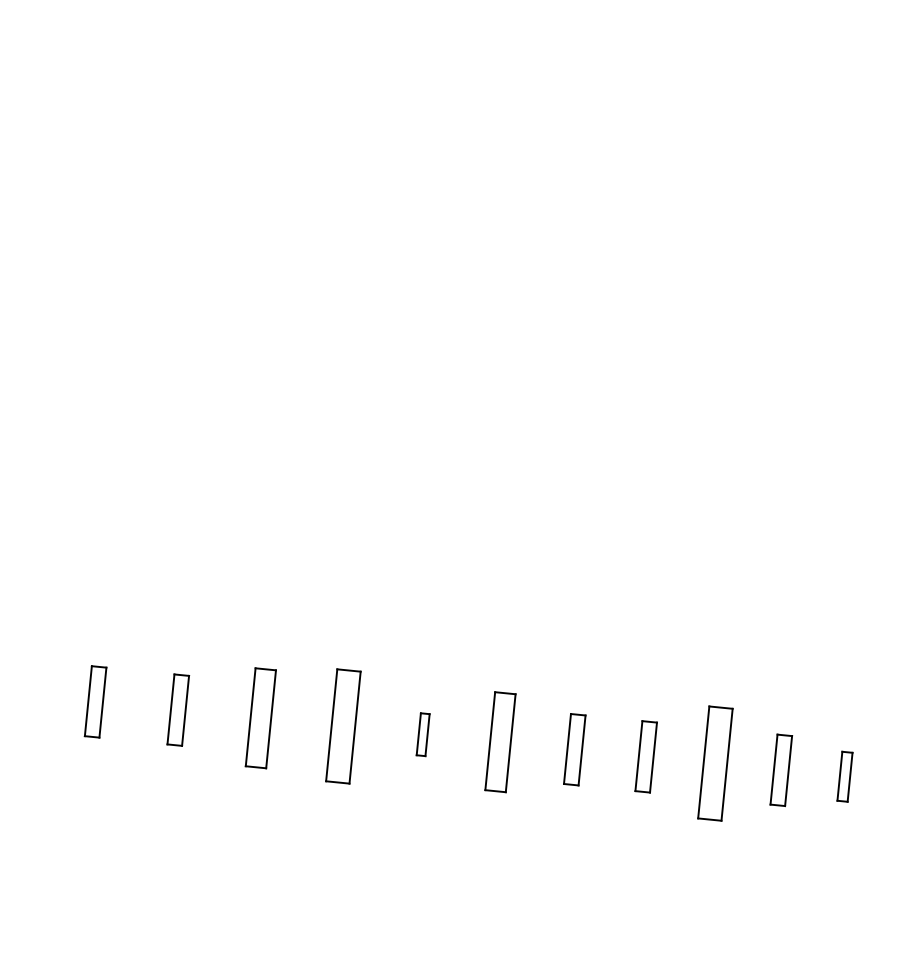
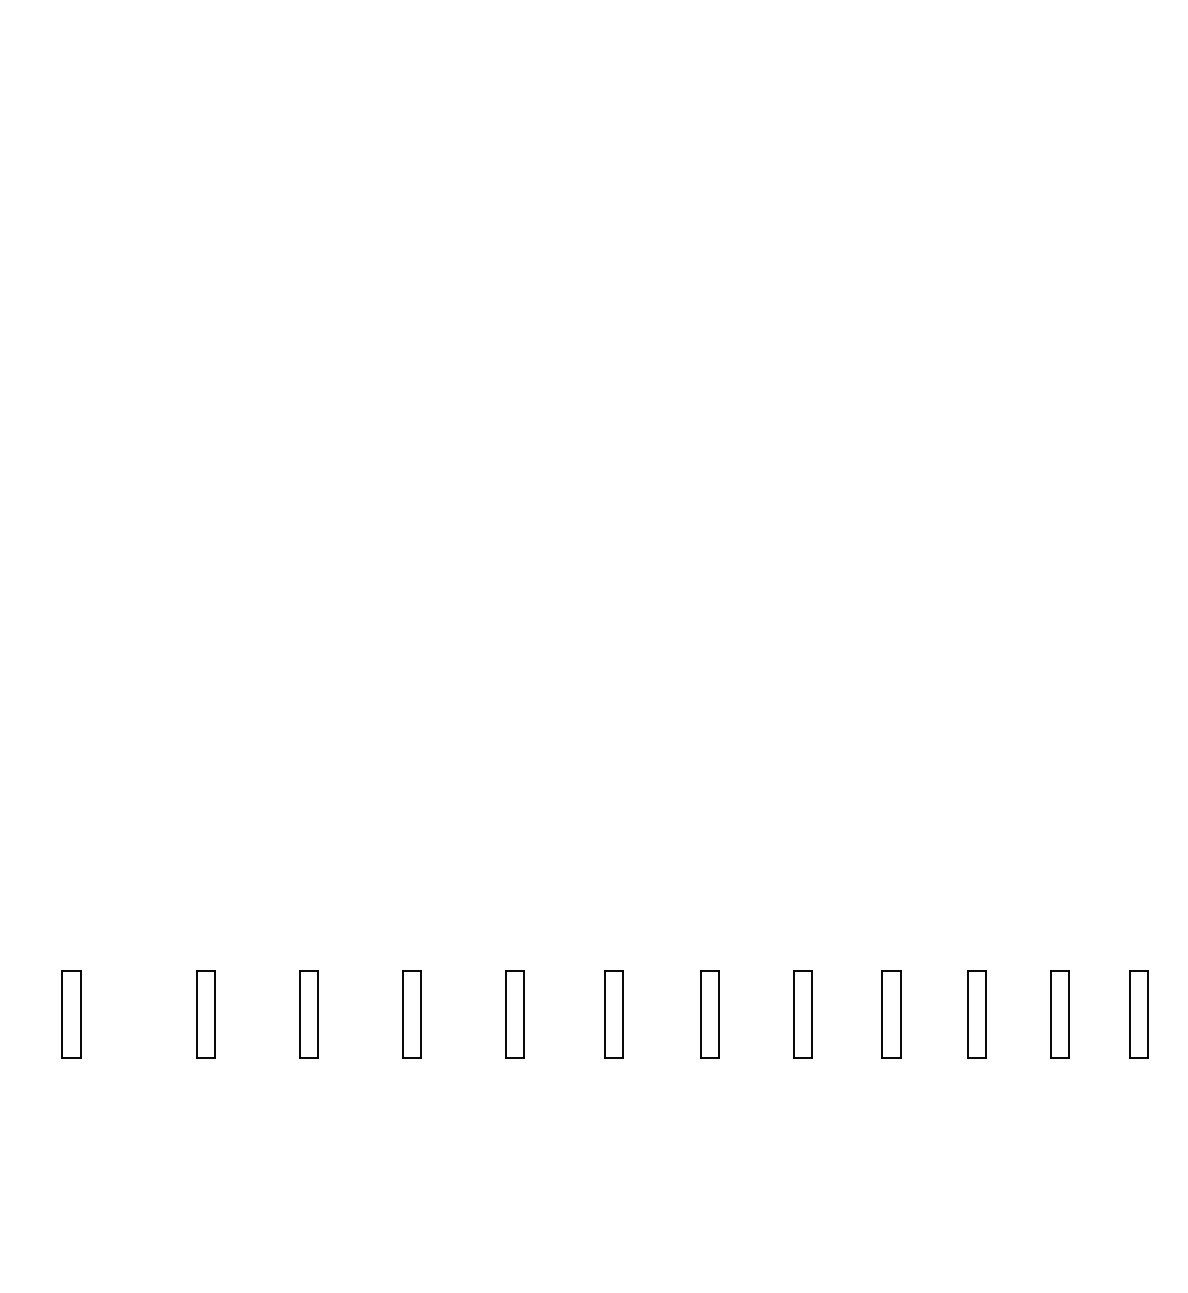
part: (260, 718) -> (411, 1014), size x0.71
part: (343, 726) -> (514, 1014), size x0.62
part: (422, 734) -> (613, 1014), size x1.67
part: (499, 742) -> (709, 1014), size x0.71
part: (714, 763) -> (976, 1014), size x0.62
part: (844, 776) -> (1138, 1014), size x1.43

